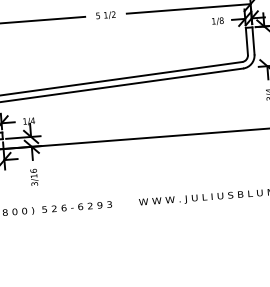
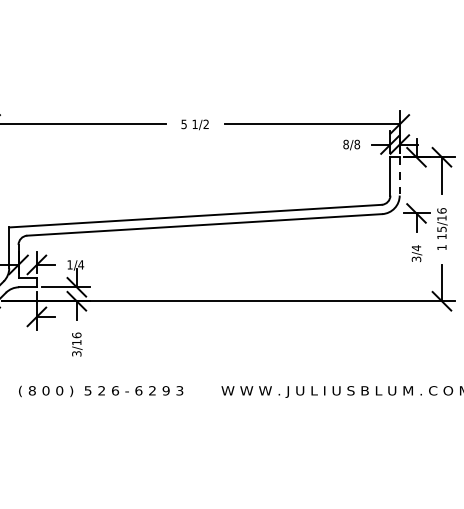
text: (213, 21) -> (345, 144), 1/8 -> 8/8
line: (253, 41) -> (399, 176), solid -> dashed

